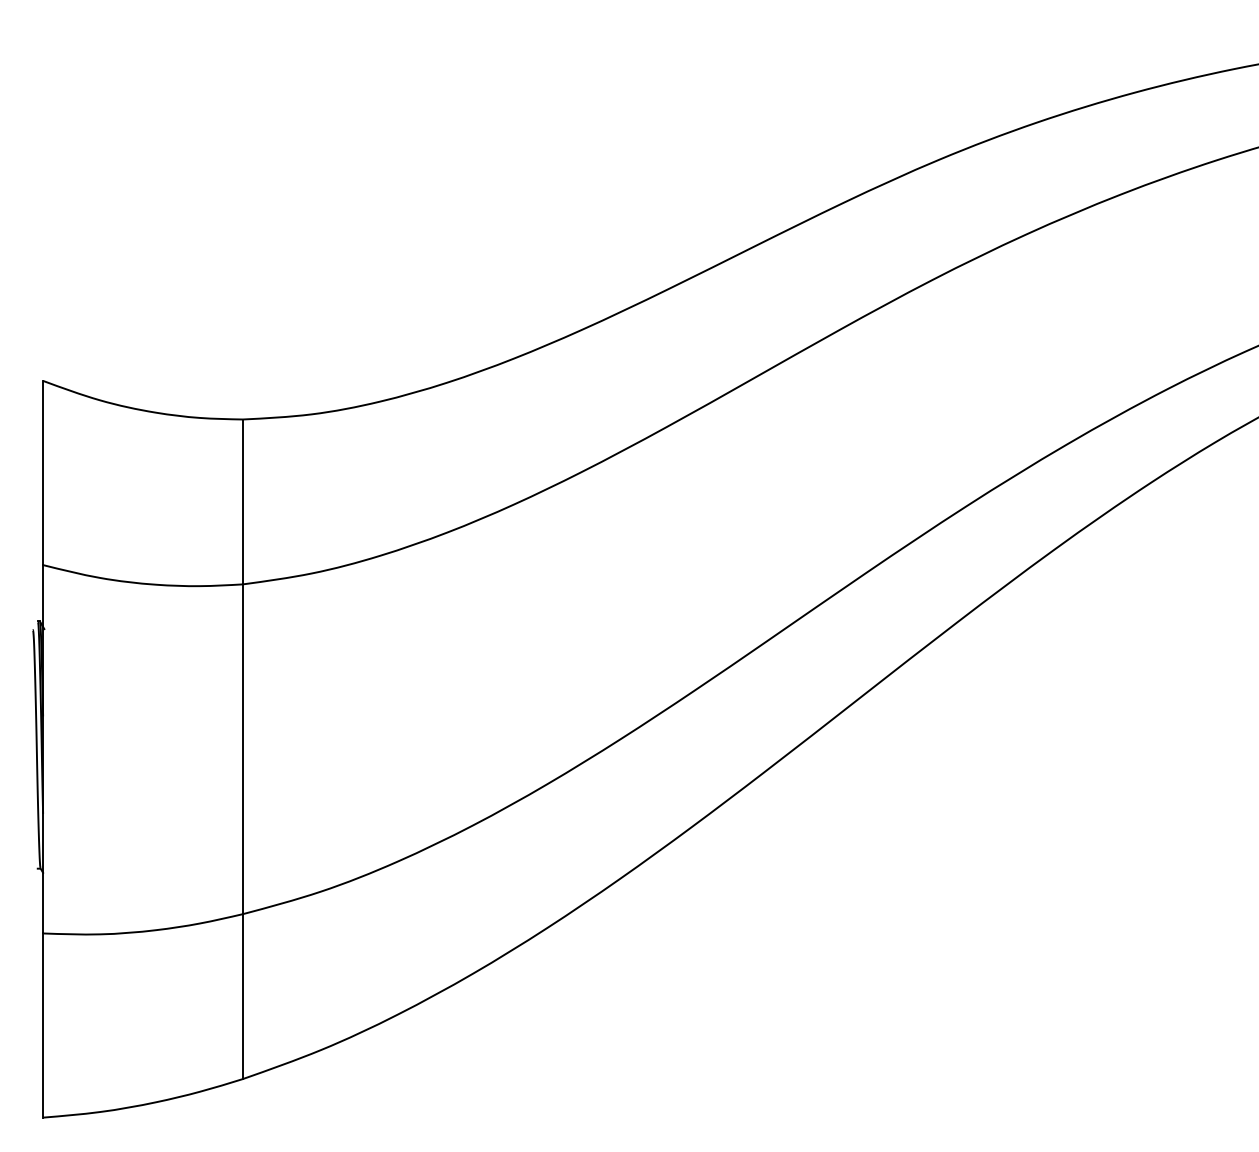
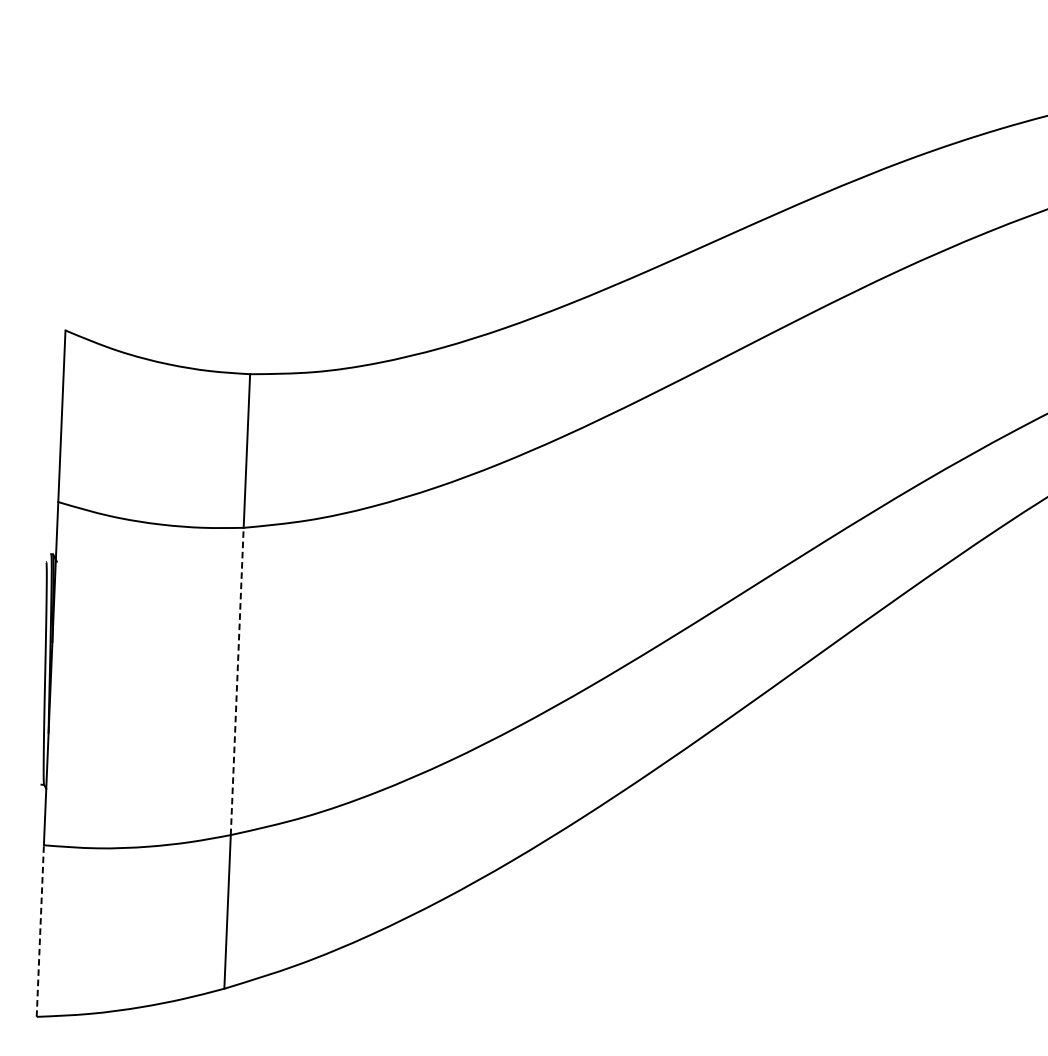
line: (242, 749) -> (236, 681), solid -> dashed
line: (43, 1025) -> (40, 931), solid -> dashed

